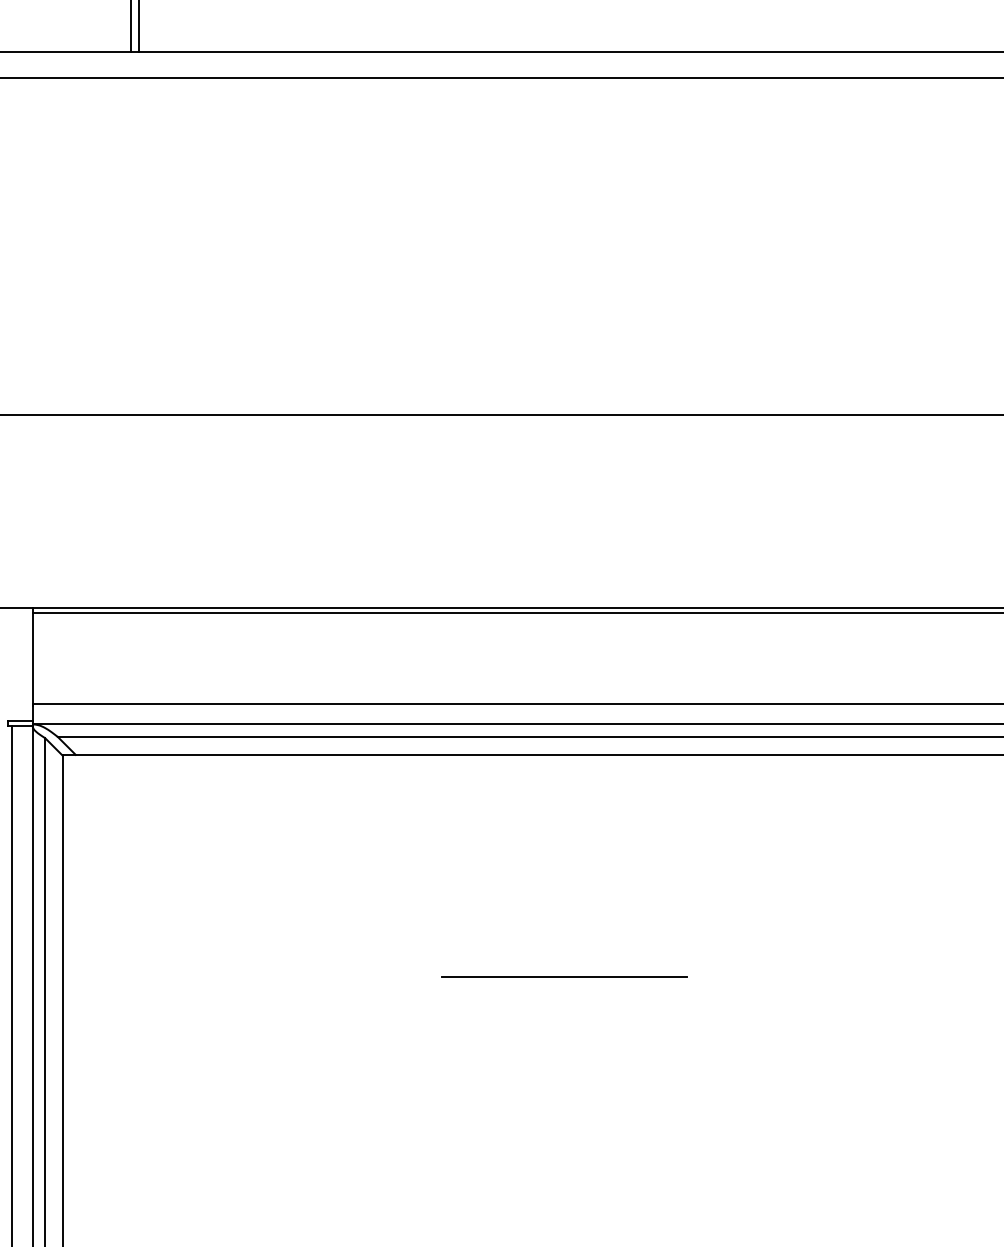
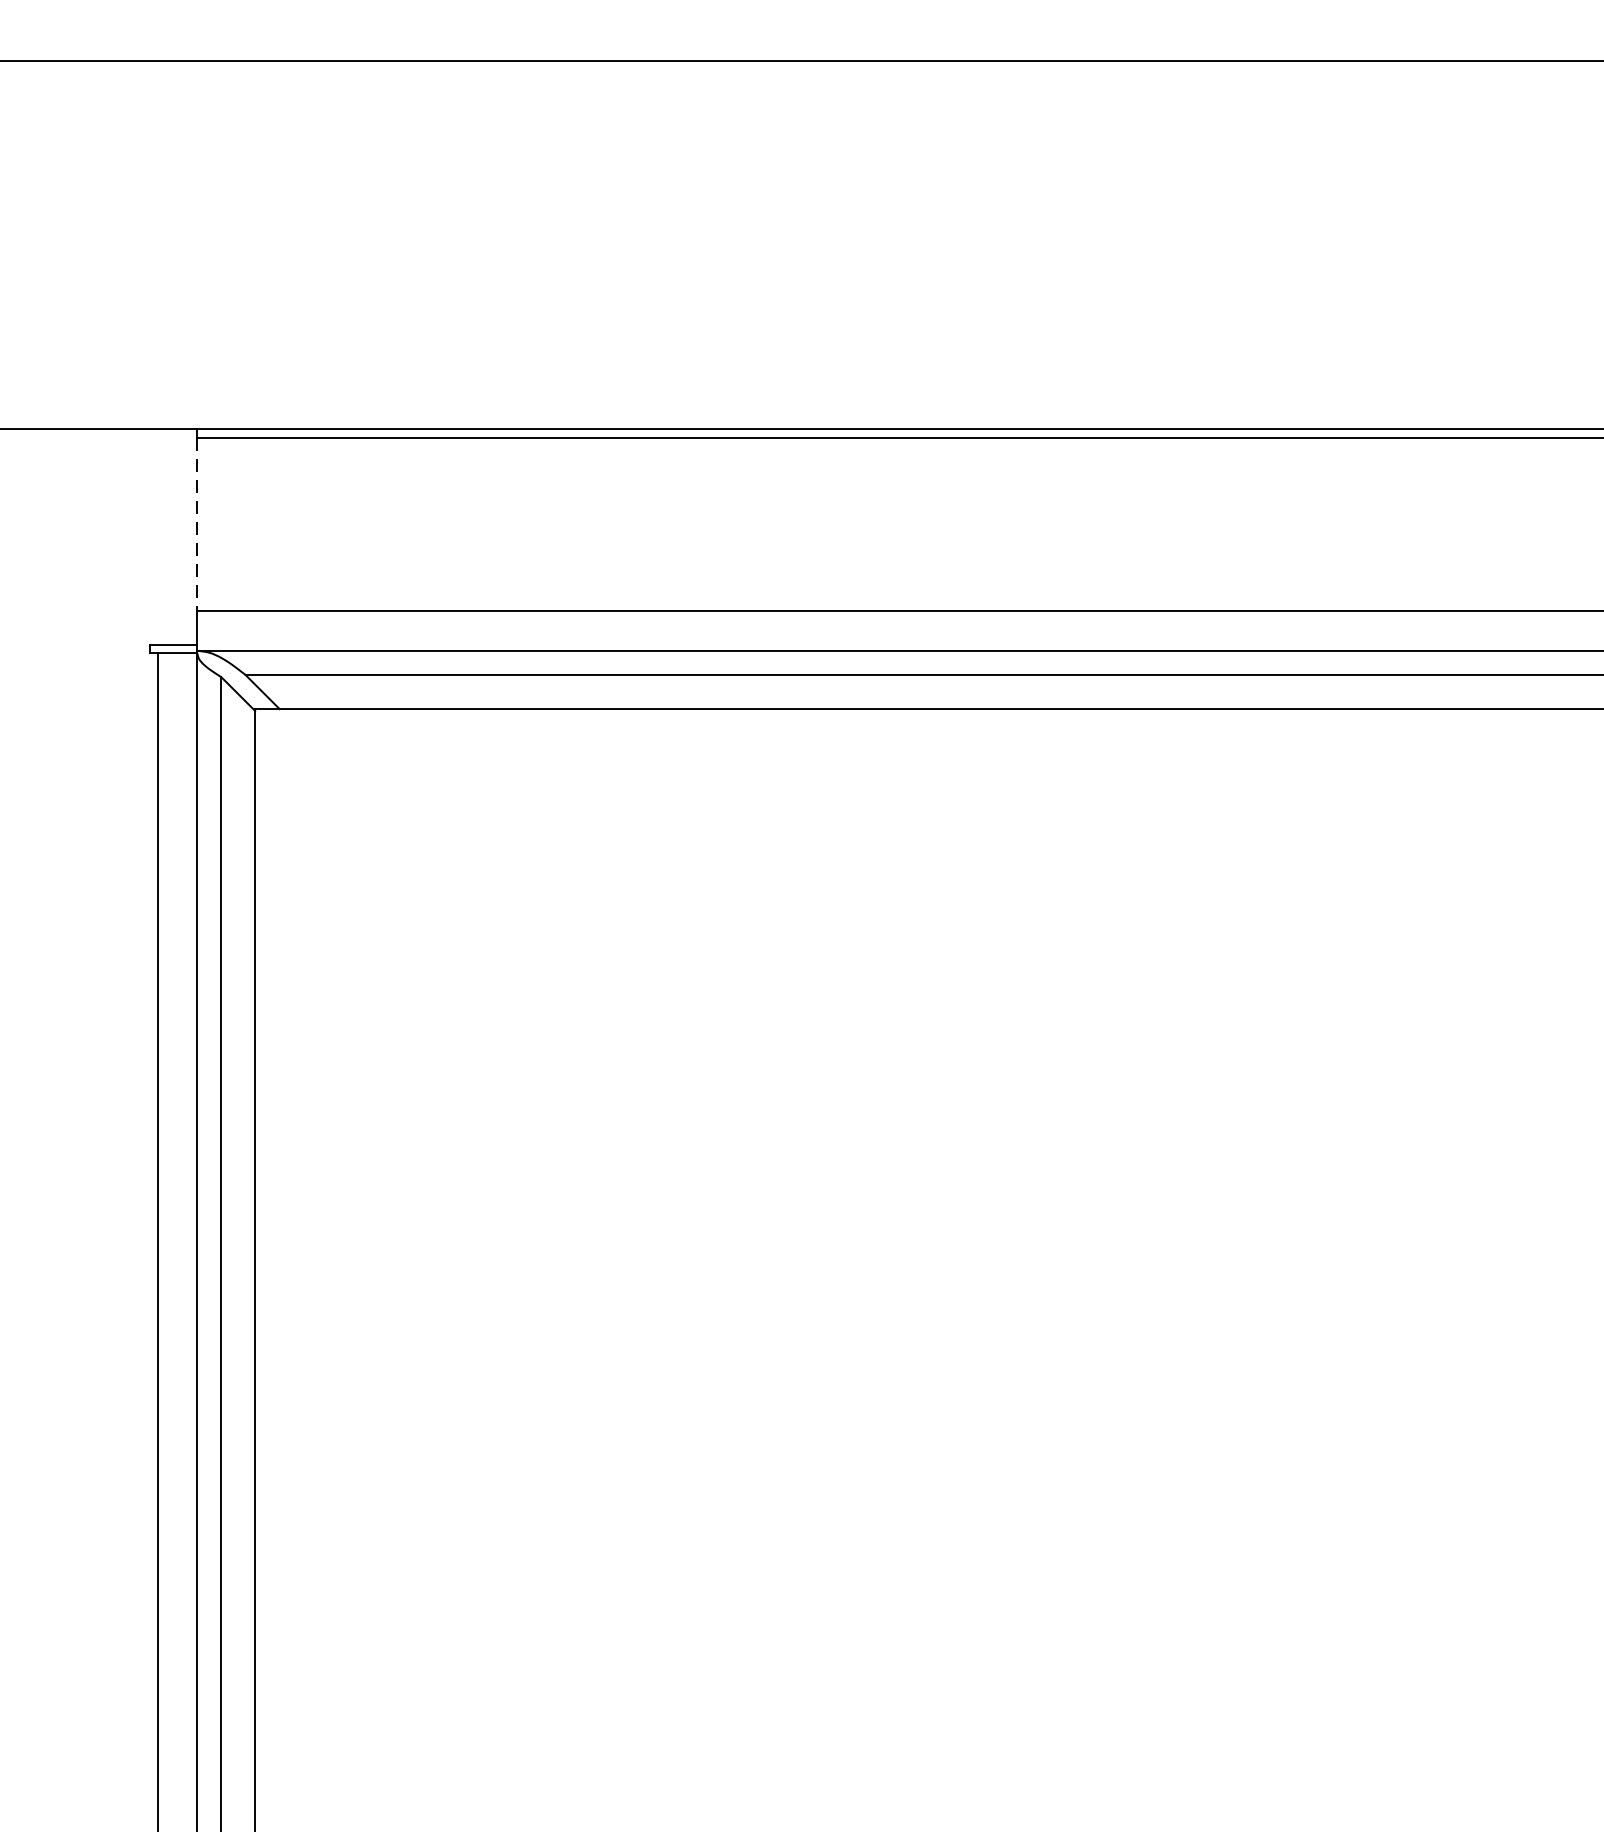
line: (32, 658) -> (197, 525), solid -> dashed
line: (564, 977) -> (1210, 1132), removed

